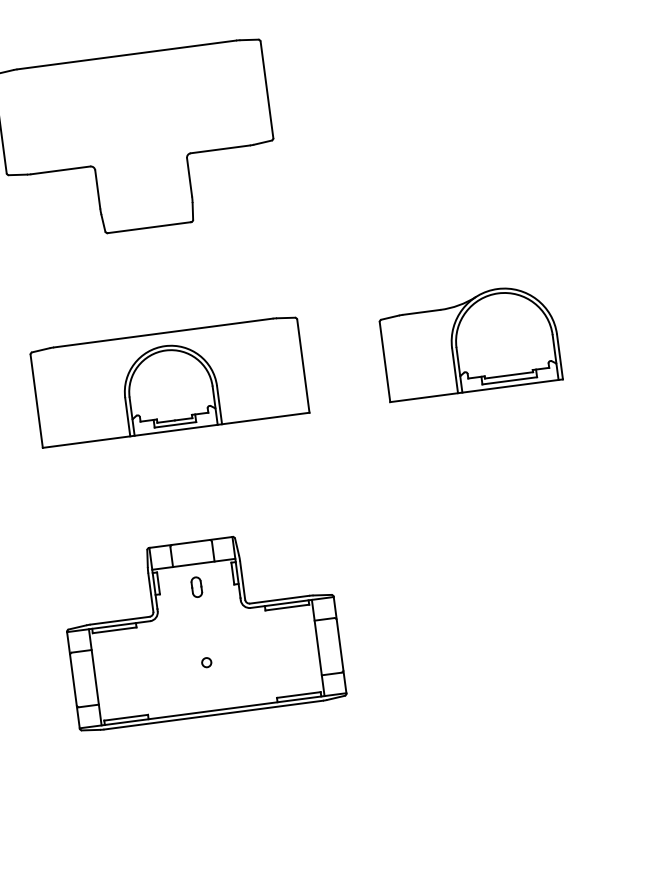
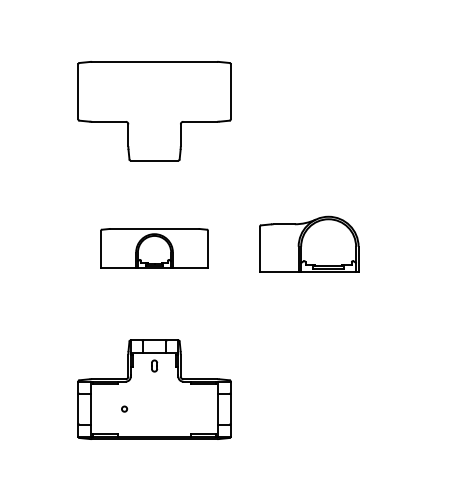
part: (470, 340) -> (309, 243), moved
part: (169, 379) -> (154, 247), size x0.7
circle: (206, 661) -> (124, 408), moved

